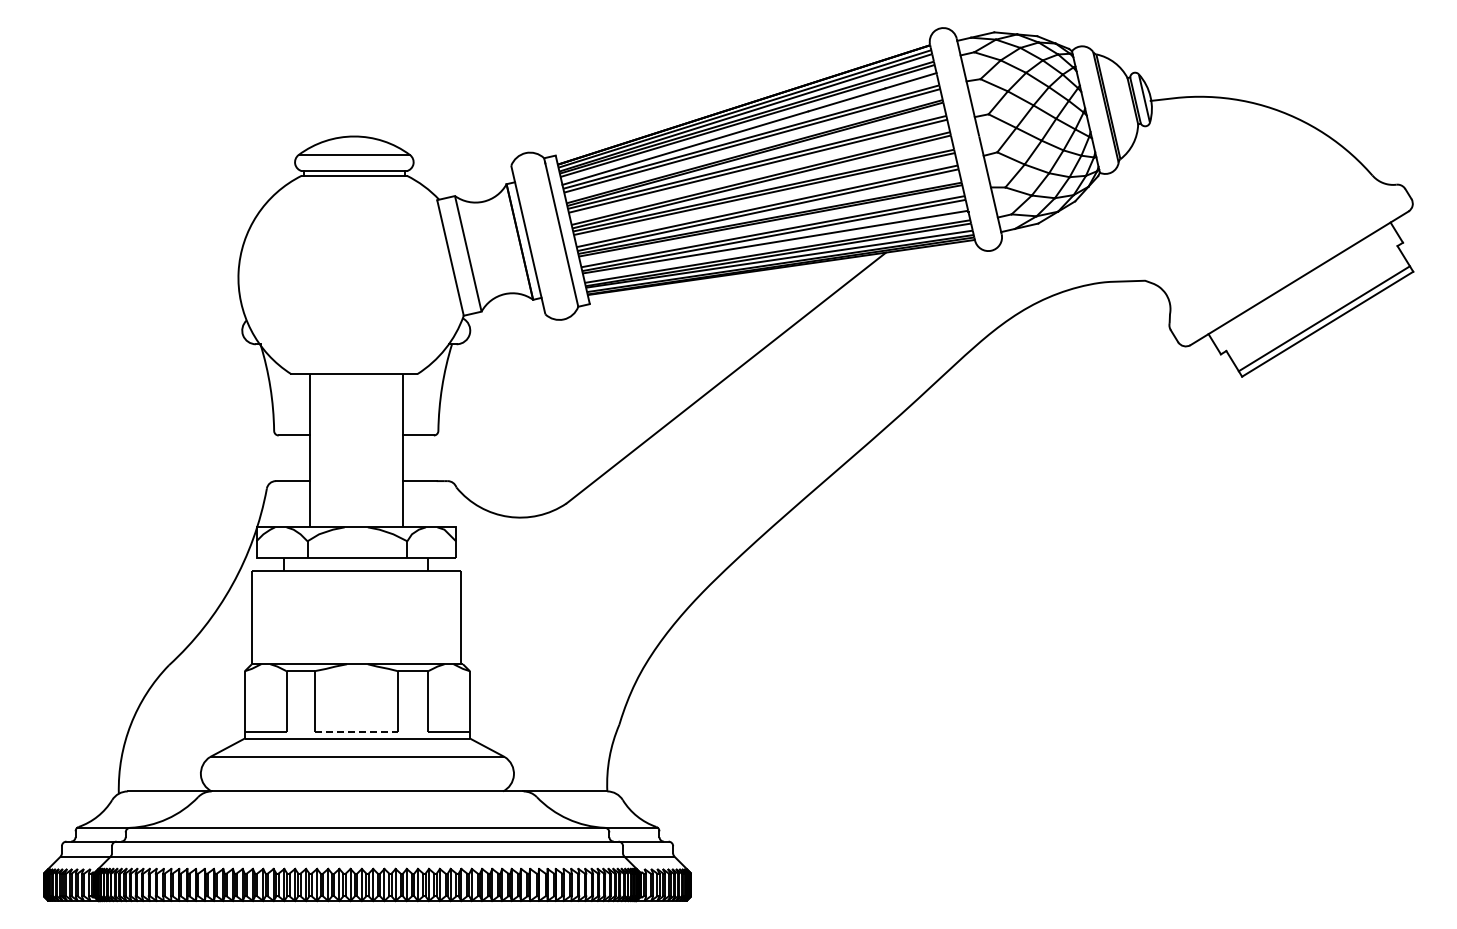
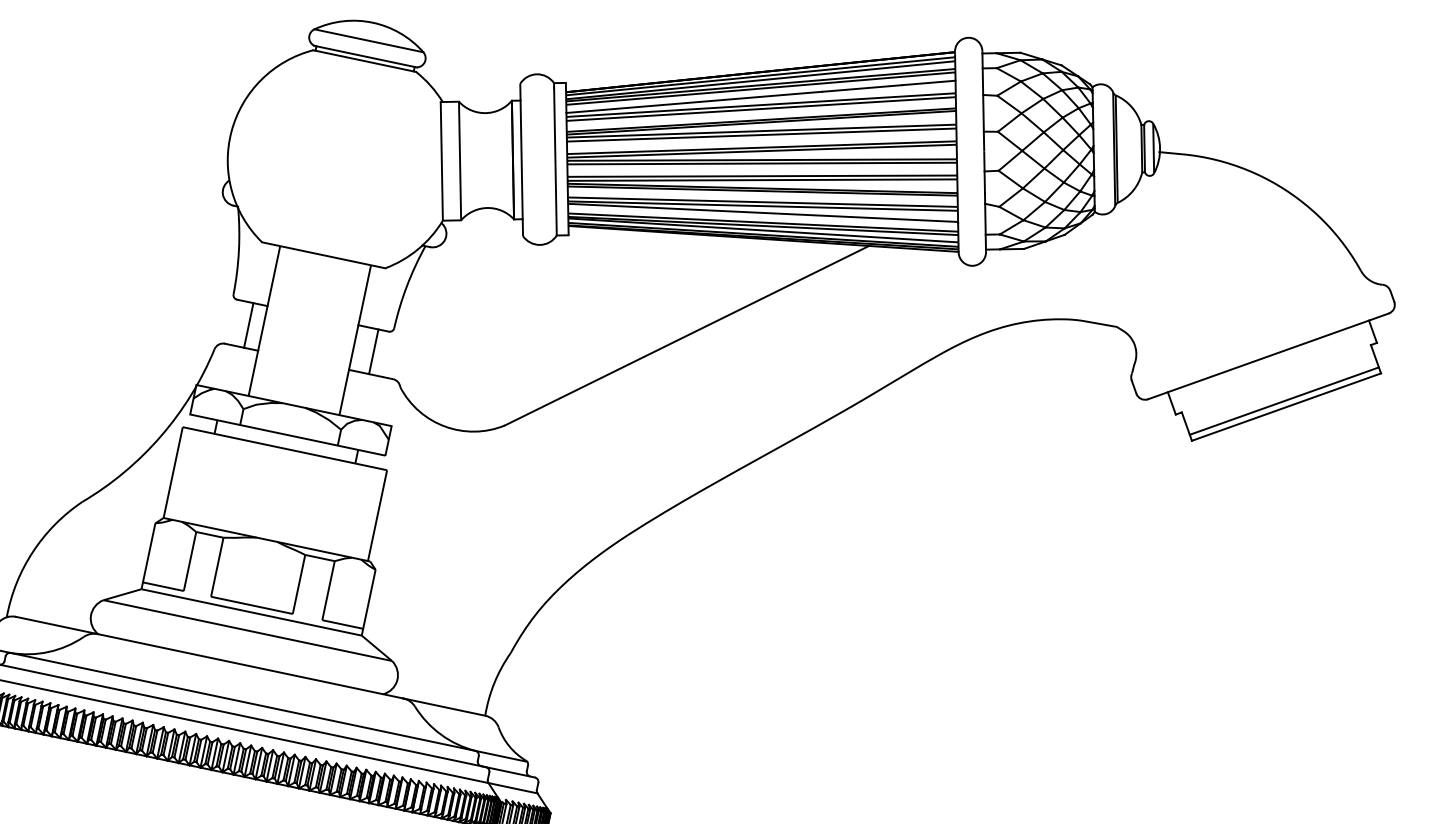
line: (295, 458) -> (248, 325), added
line: (423, 458) -> (374, 352), added
line: (356, 731) -> (252, 605), dashed -> solid

